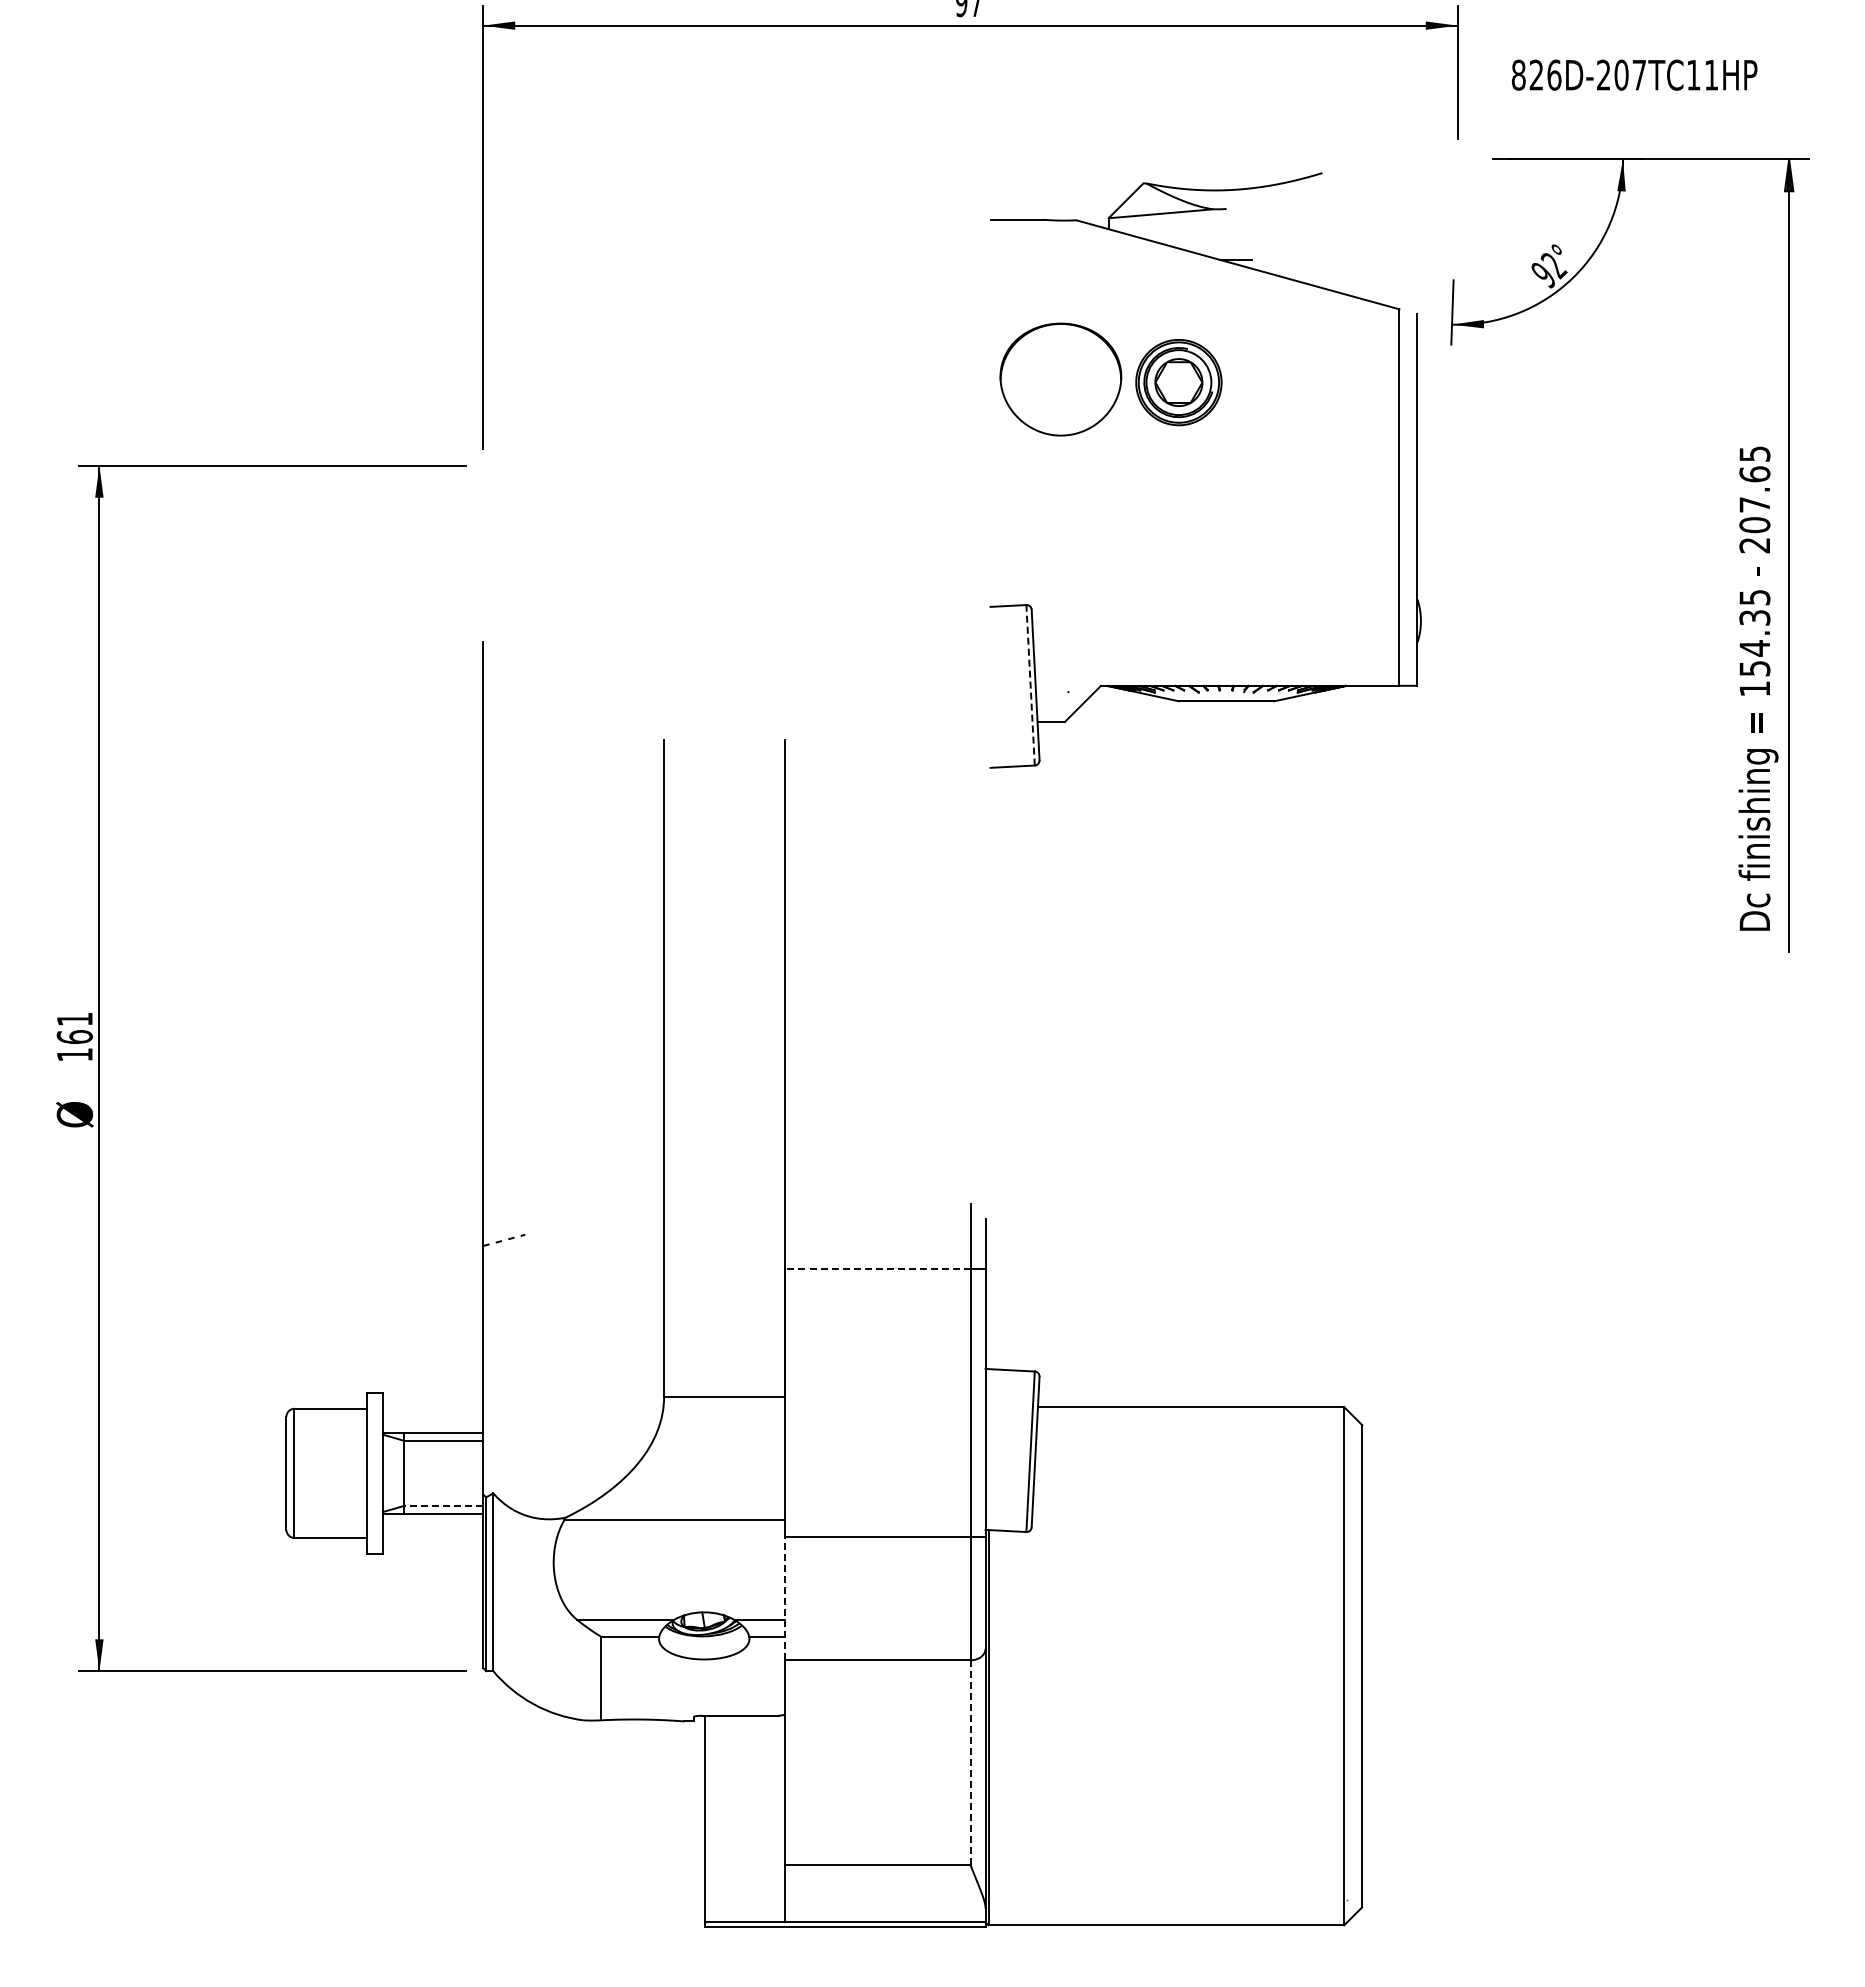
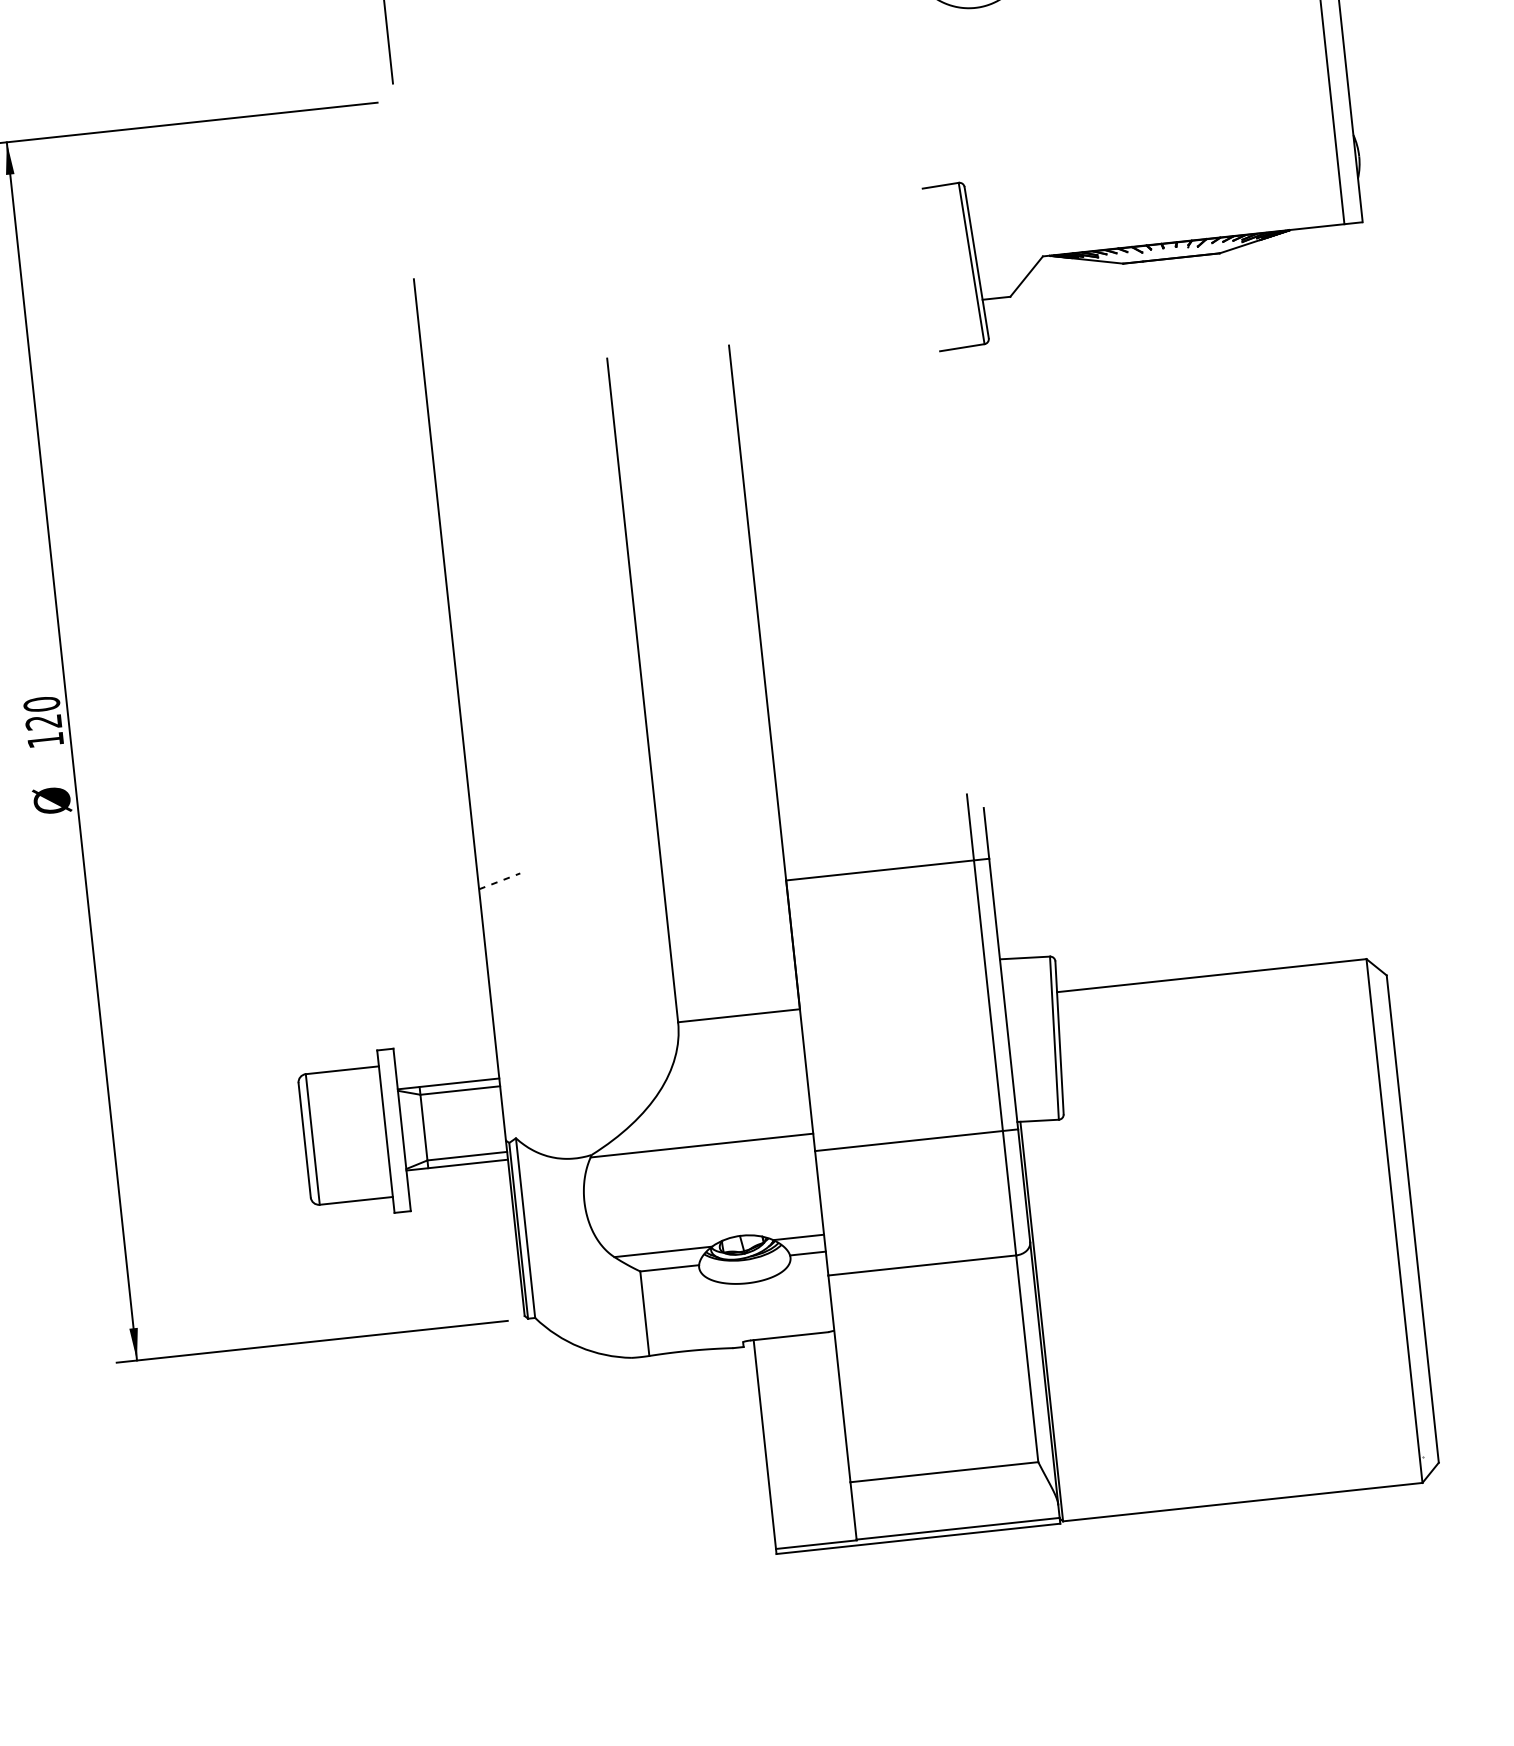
line: (1030, 684) -> (971, 262), dashed -> solid
text: (74, 1027) -> (42, 712), 161 -> 120
line: (877, 1269) -> (880, 870), dashed -> solid
line: (443, 1505) -> (466, 1155), dashed -> solid
line: (784, 1598) -> (821, 1213), dashed -> solid
line: (970, 1762) -> (1027, 1358), dashed -> solid

